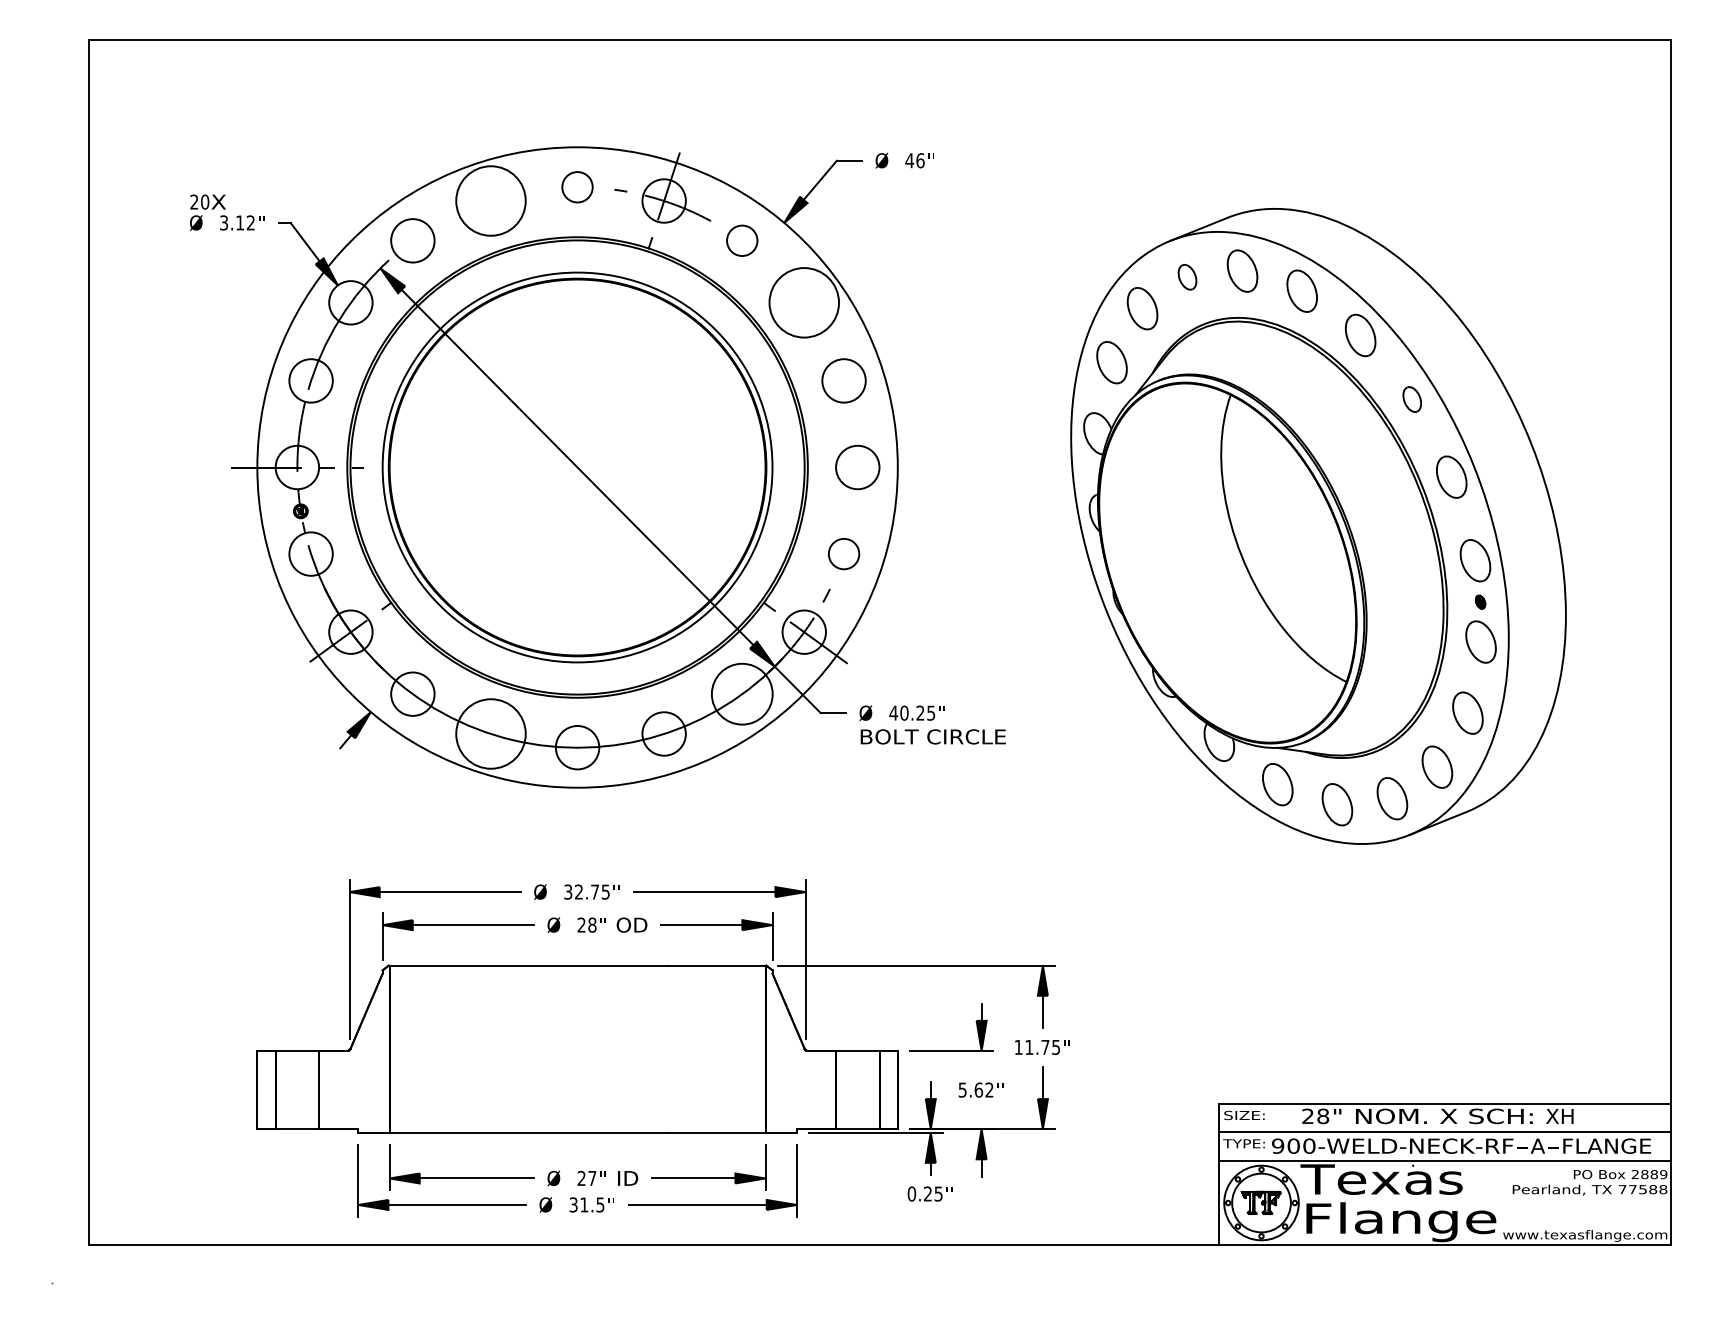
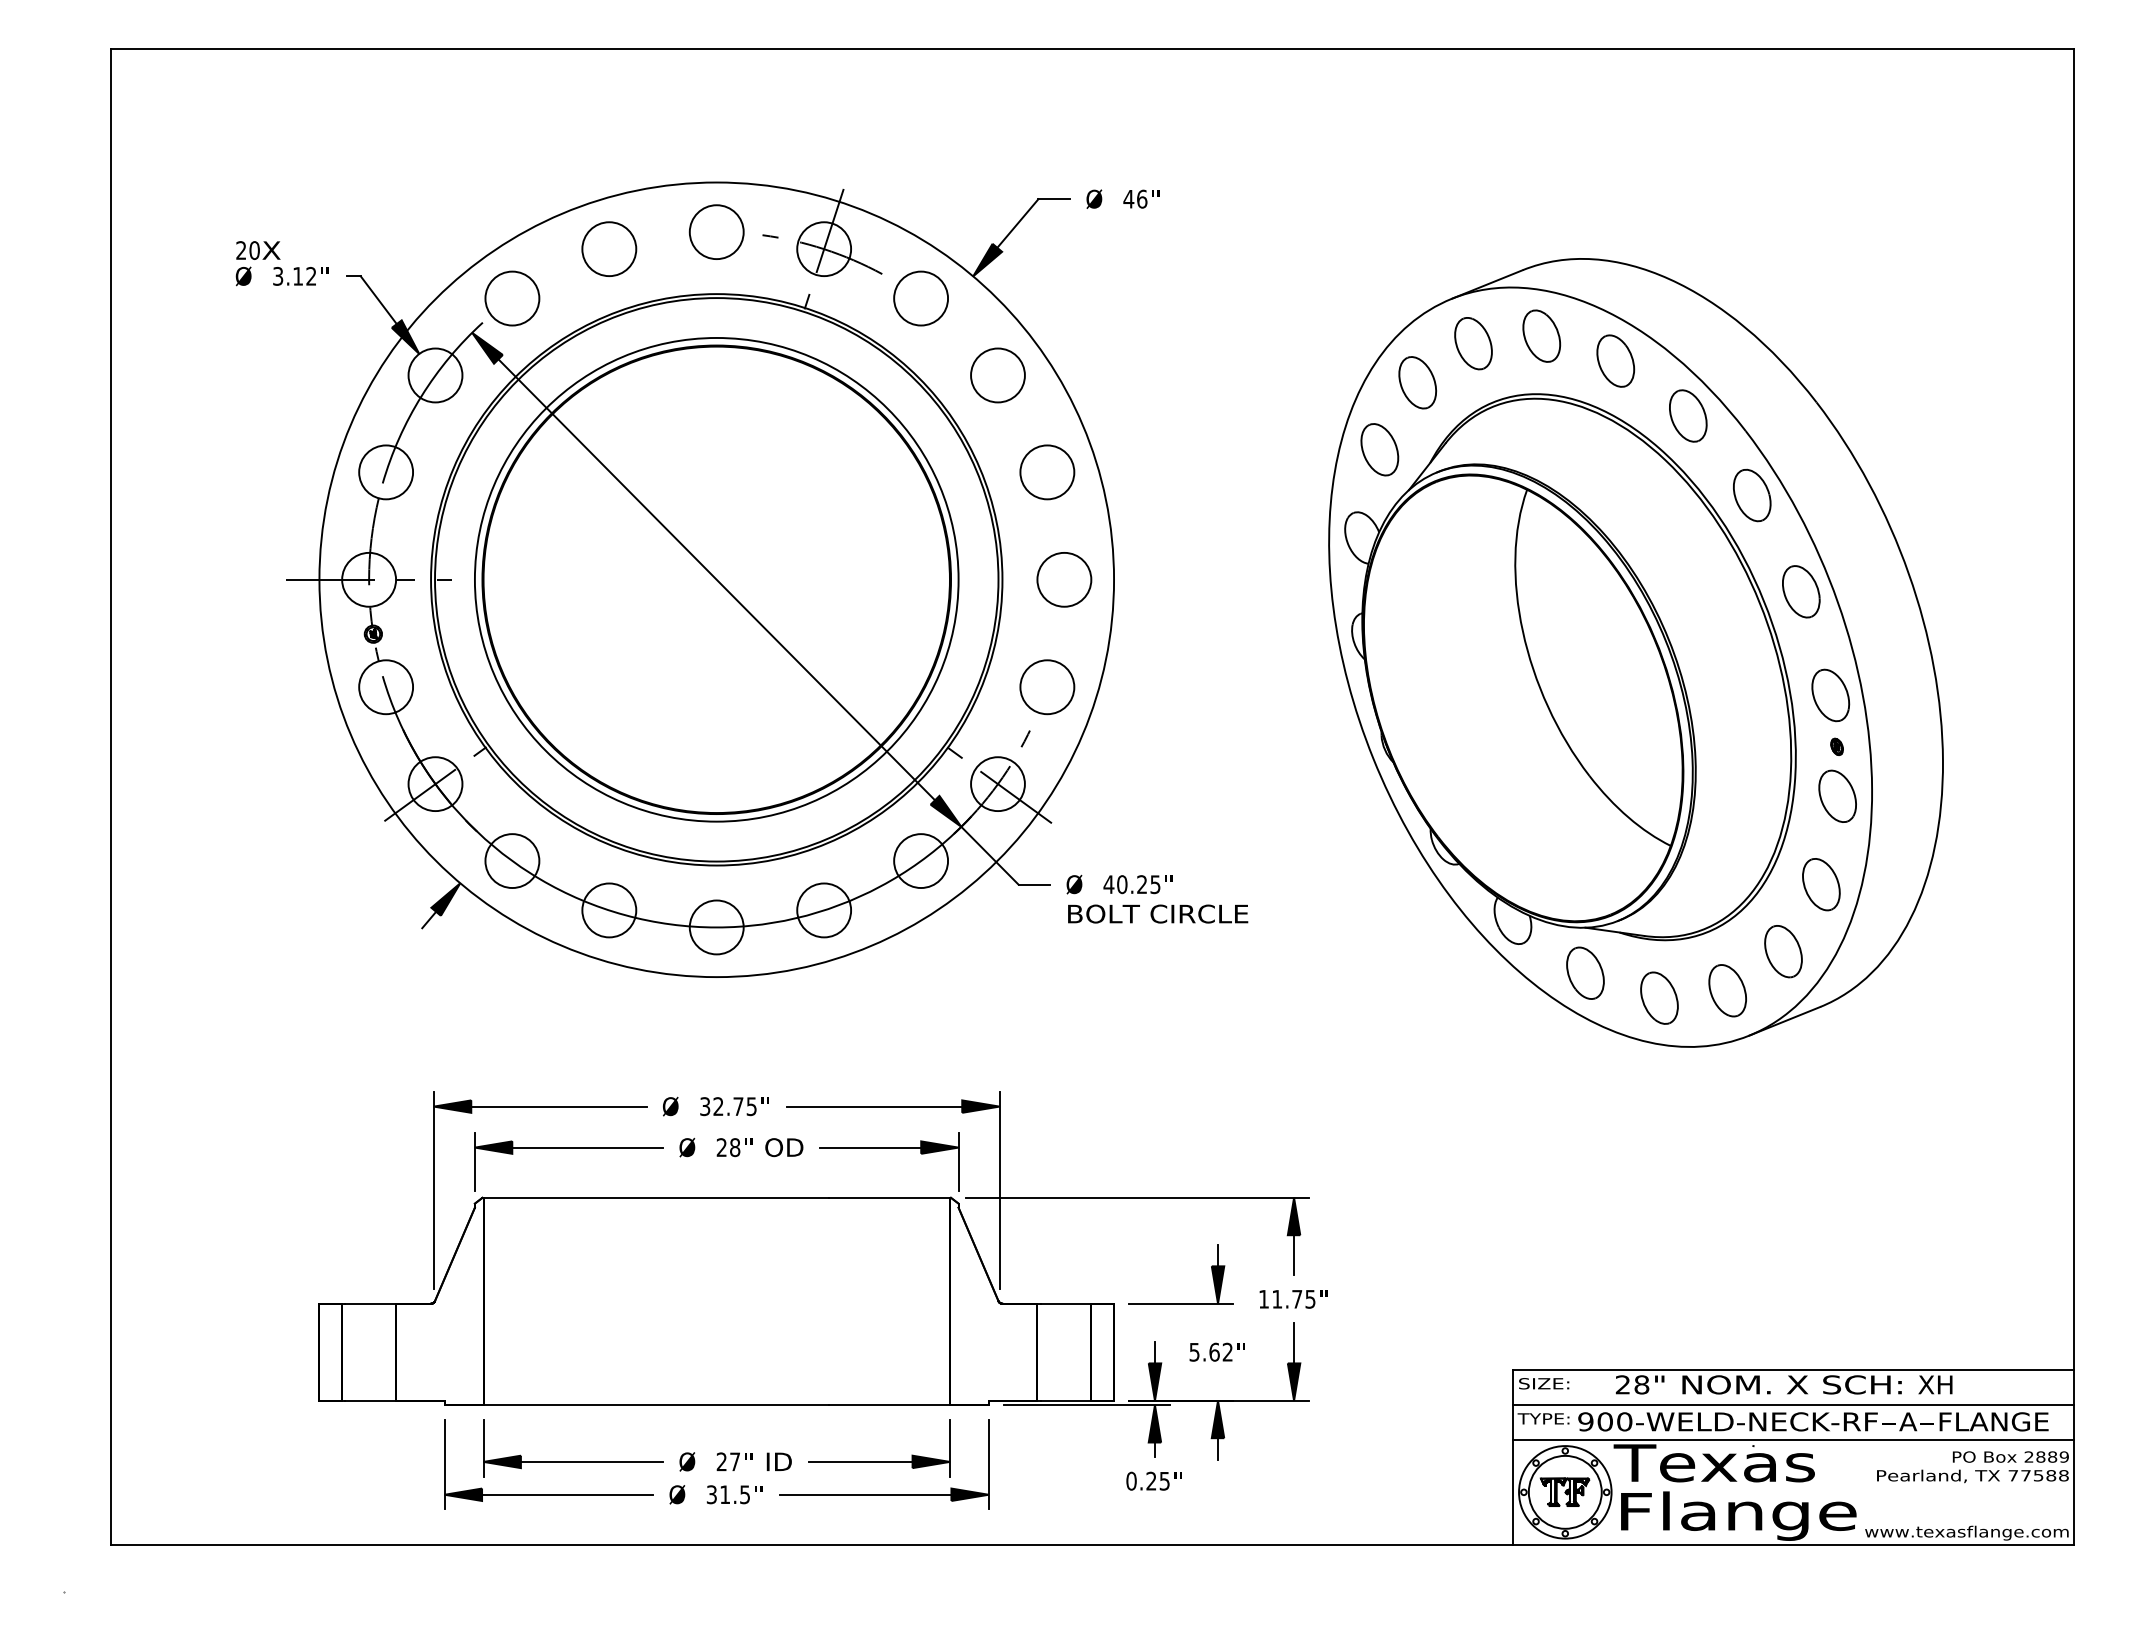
circle: (577, 186) -> (716, 231), size x1.43
circle: (491, 201) -> (609, 249), size x0.62
circle: (741, 240) -> (920, 298), size x1.43
part: (1187, 277) -> (1473, 343), size x1.67
circle: (803, 302) -> (997, 375), size x0.62
part: (1412, 399) -> (1752, 495), size x1.67
circle: (844, 554) -> (1047, 687), size x1.43
circle: (742, 694) -> (921, 861), size x0.71
circle: (491, 734) -> (609, 910), size x0.62

